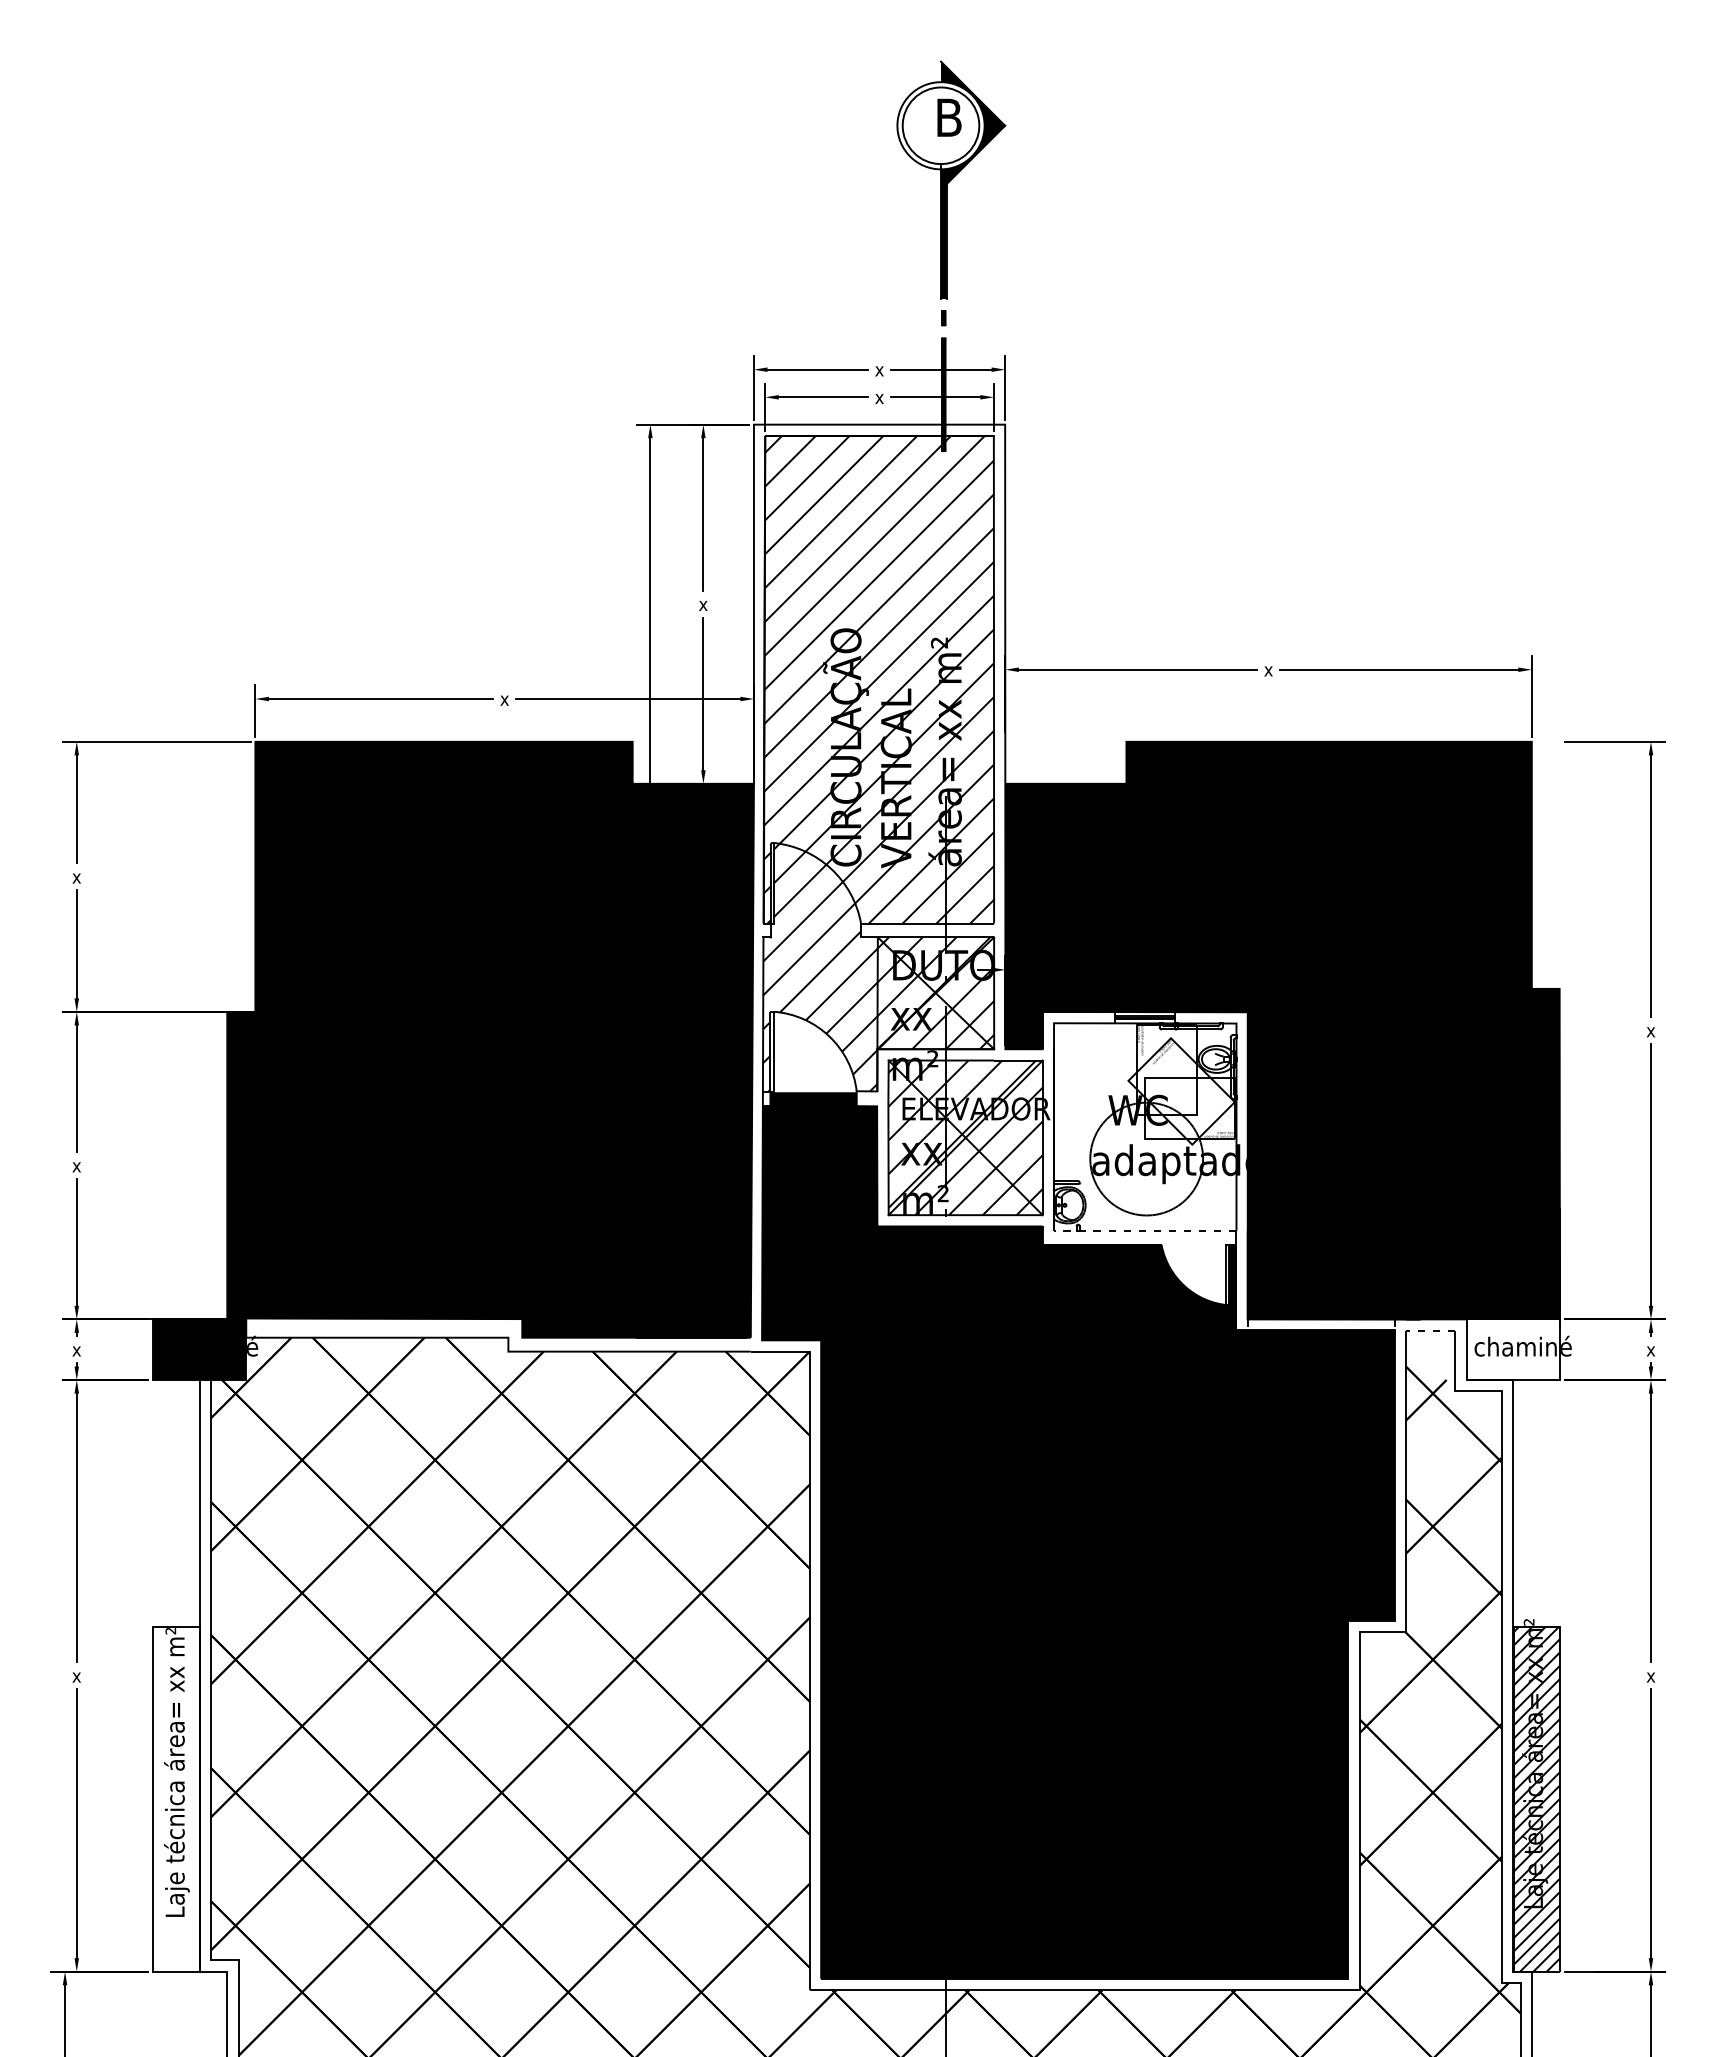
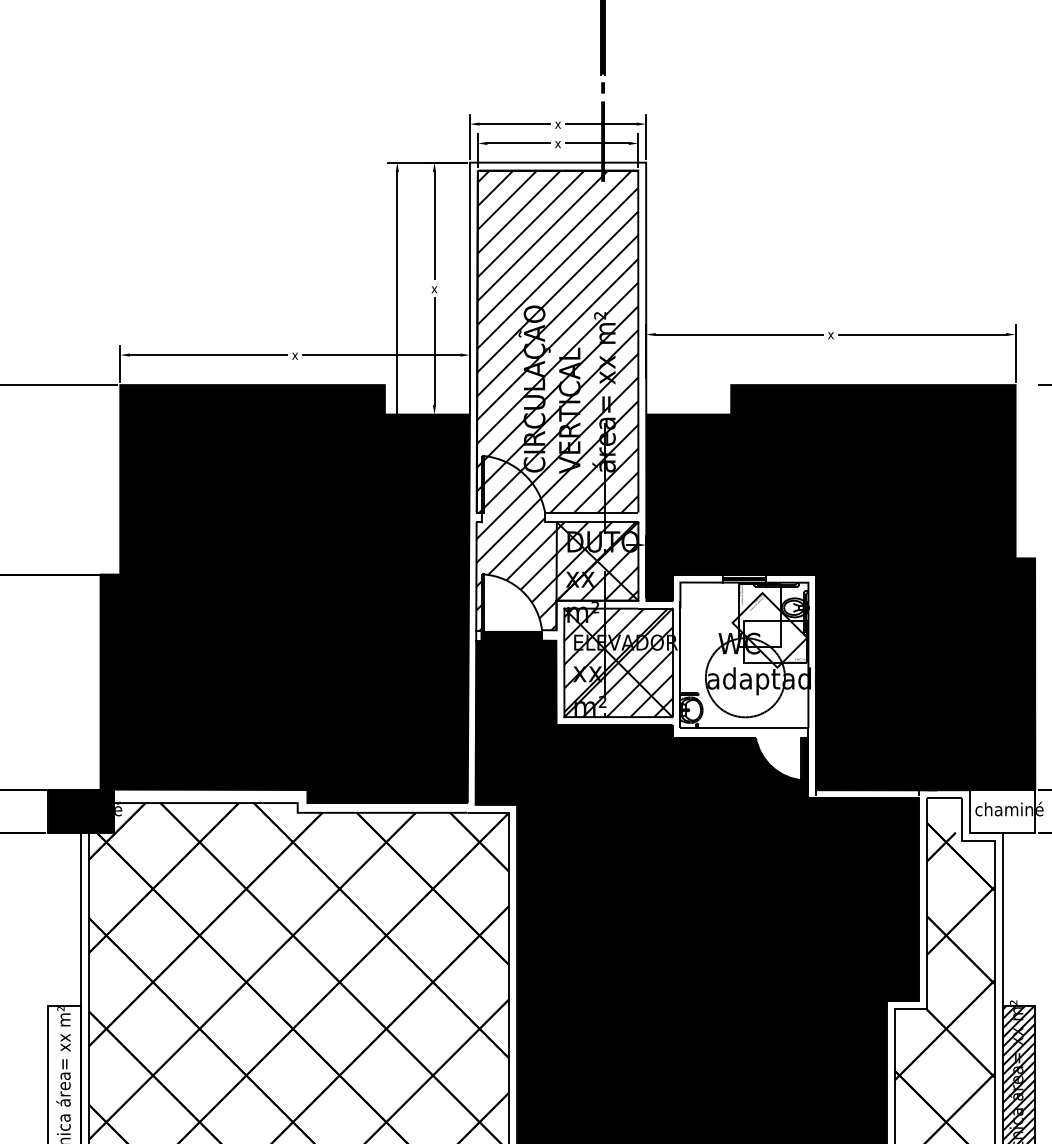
line: (1144, 1230) -> (743, 727), dashed -> solid
line: (1430, 1330) -> (944, 798), dashed -> solid

